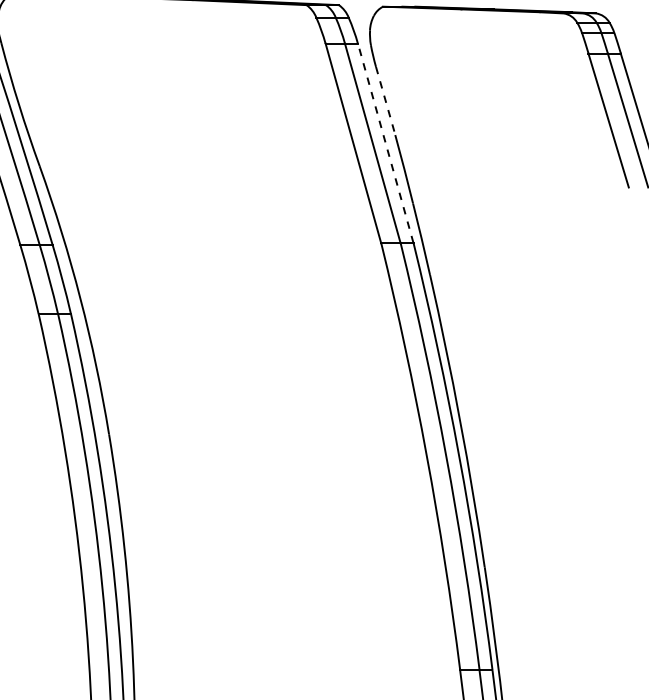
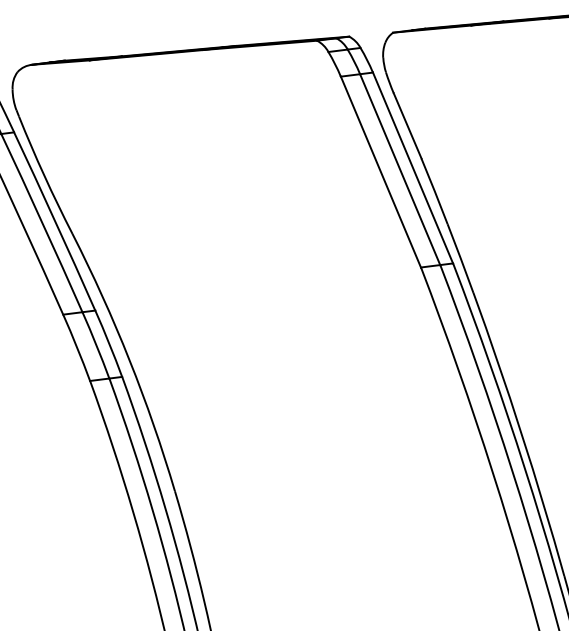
line: (385, 101) -> (407, 126), dashed -> solid
line: (385, 142) -> (412, 167), dashed -> solid

